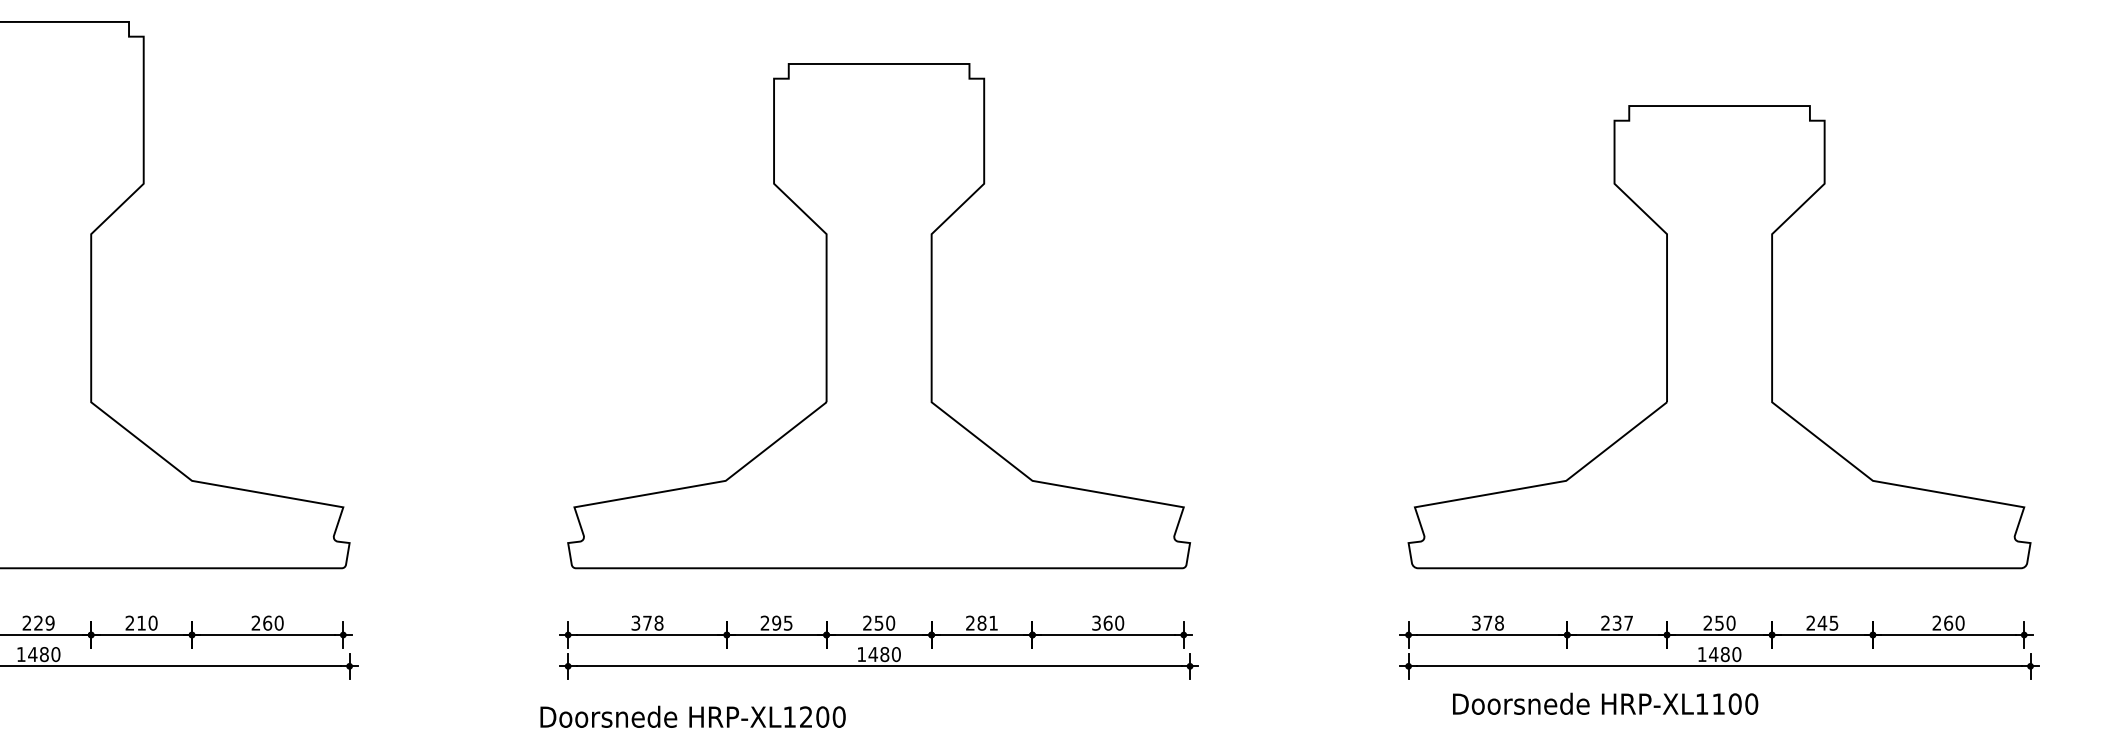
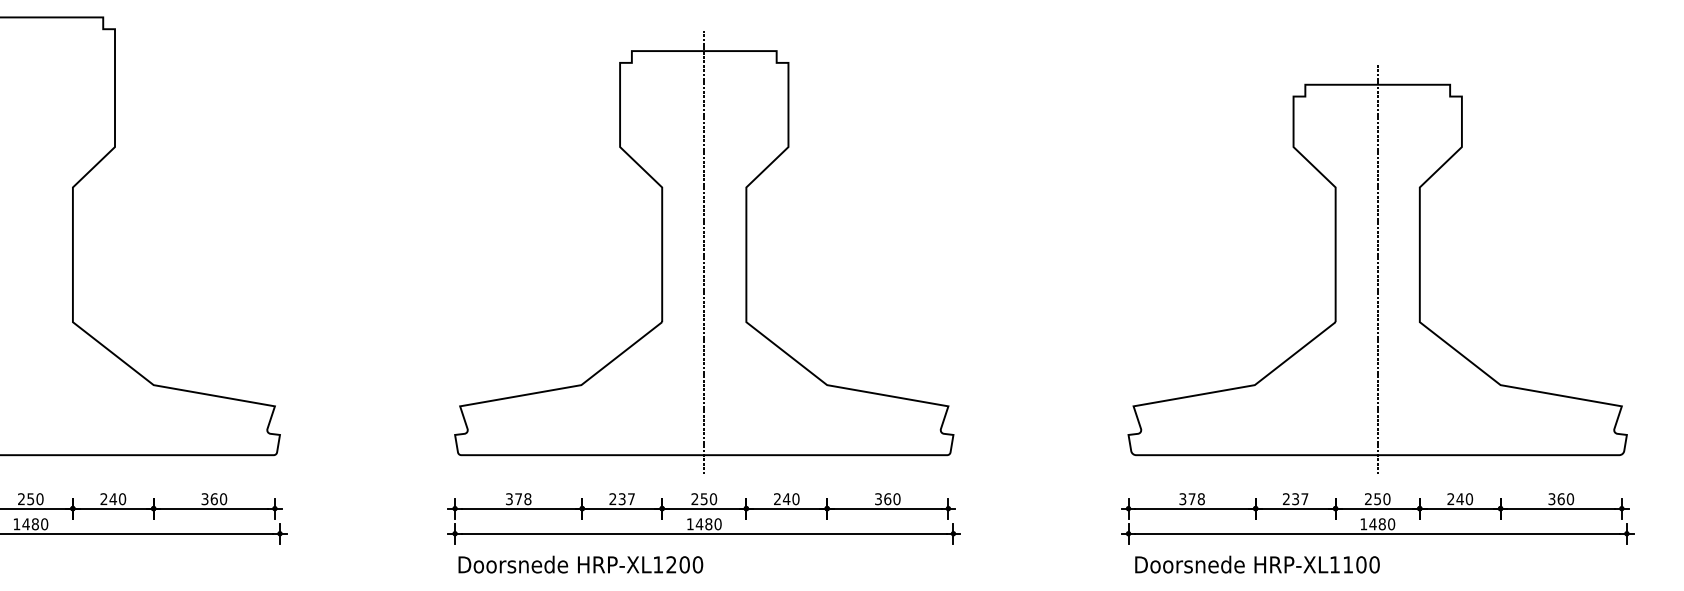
line: (879, 315) -> (704, 252), added
line: (1719, 336) -> (1377, 269), added
text: (44, 622) -> (35, 498), 229 -> 250
text: (141, 622) -> (113, 498), 210 -> 240
text: (782, 622) -> (626, 498), 295 -> 237
text: (987, 622) -> (791, 498), 281 -> 240
text: (1833, 622) -> (1469, 498), 245 -> 240
text: (255, 623) -> (204, 499), 260 -> 360
text: (1936, 623) -> (1551, 499), 260 -> 360
text: (1605, 703) -> (1257, 564), moved
text: (692, 716) -> (580, 564), moved

